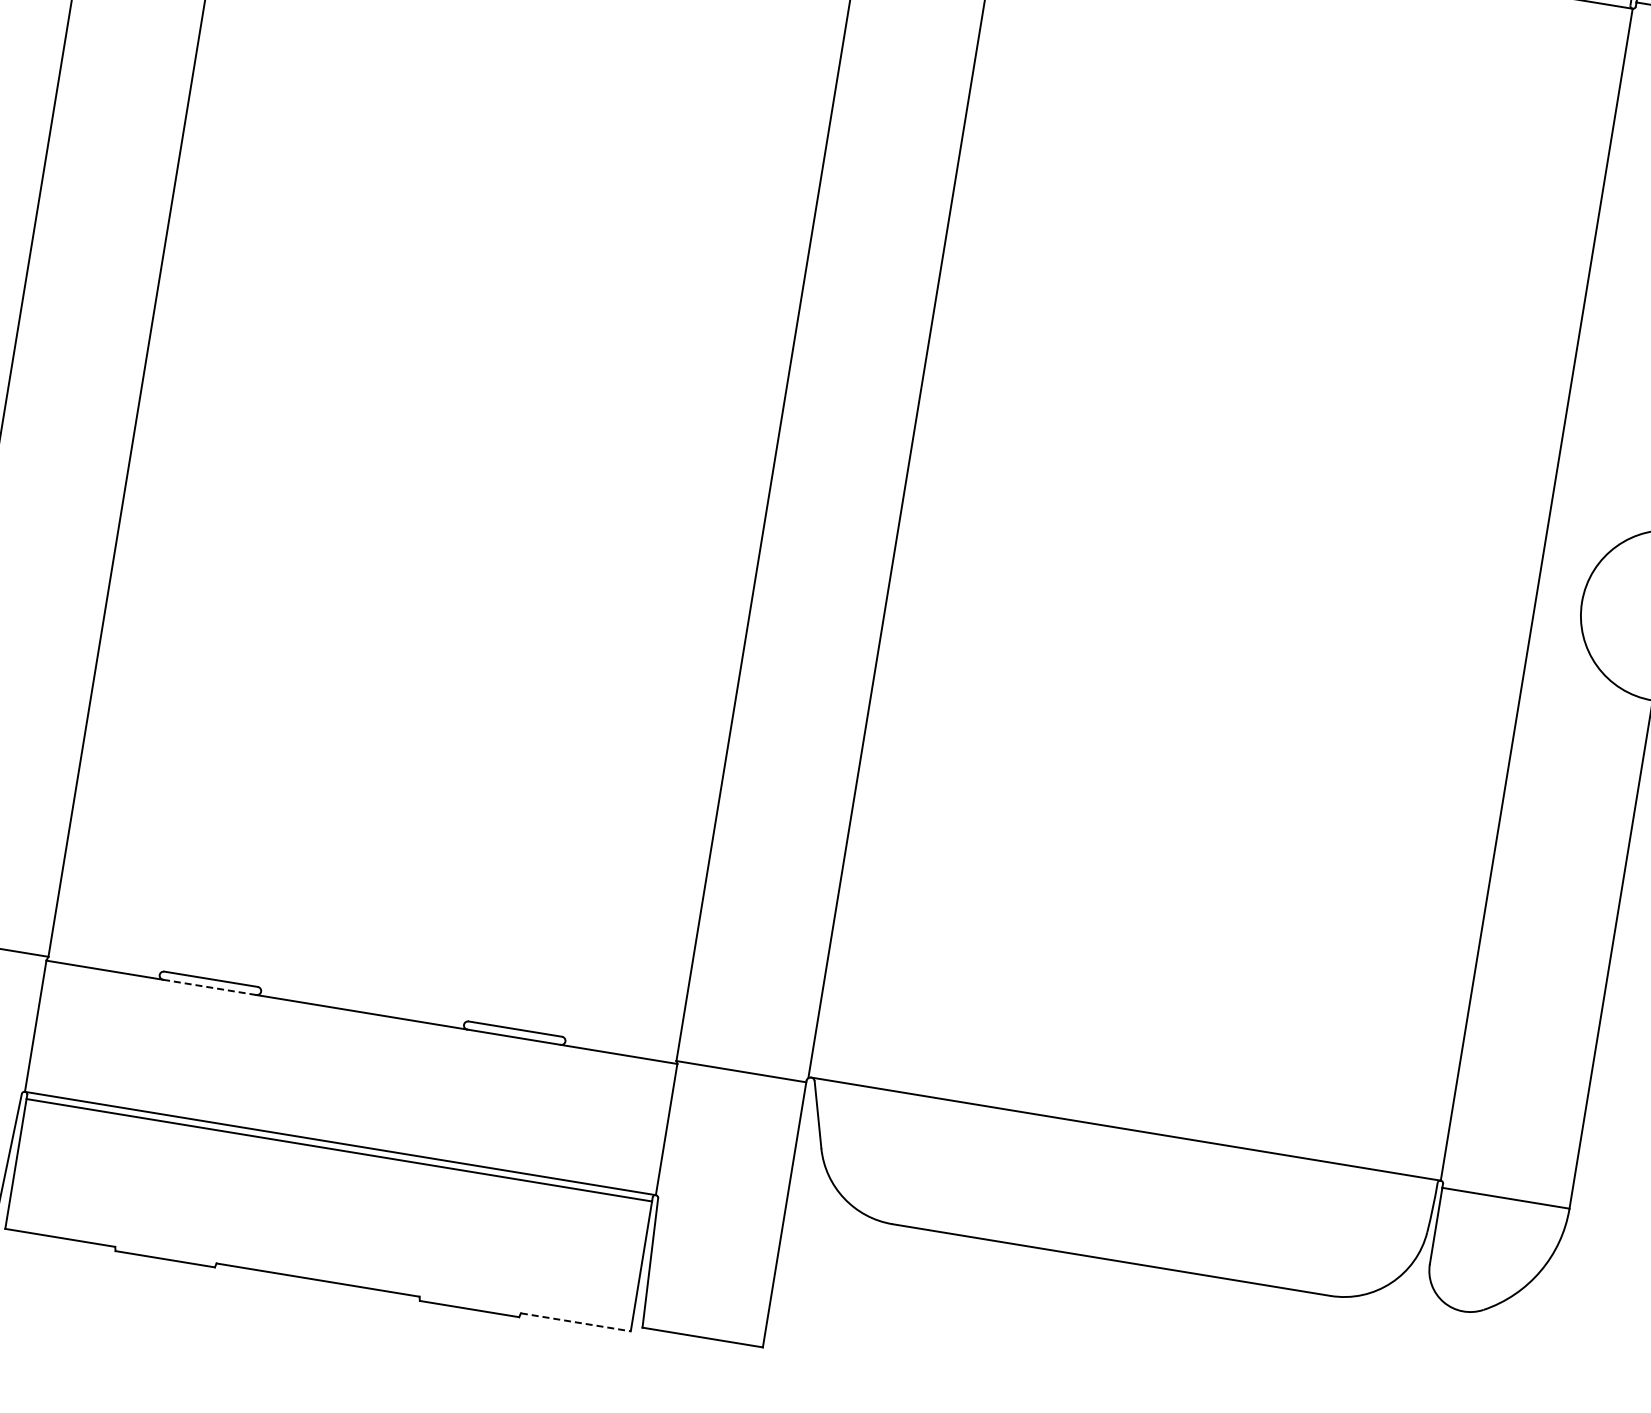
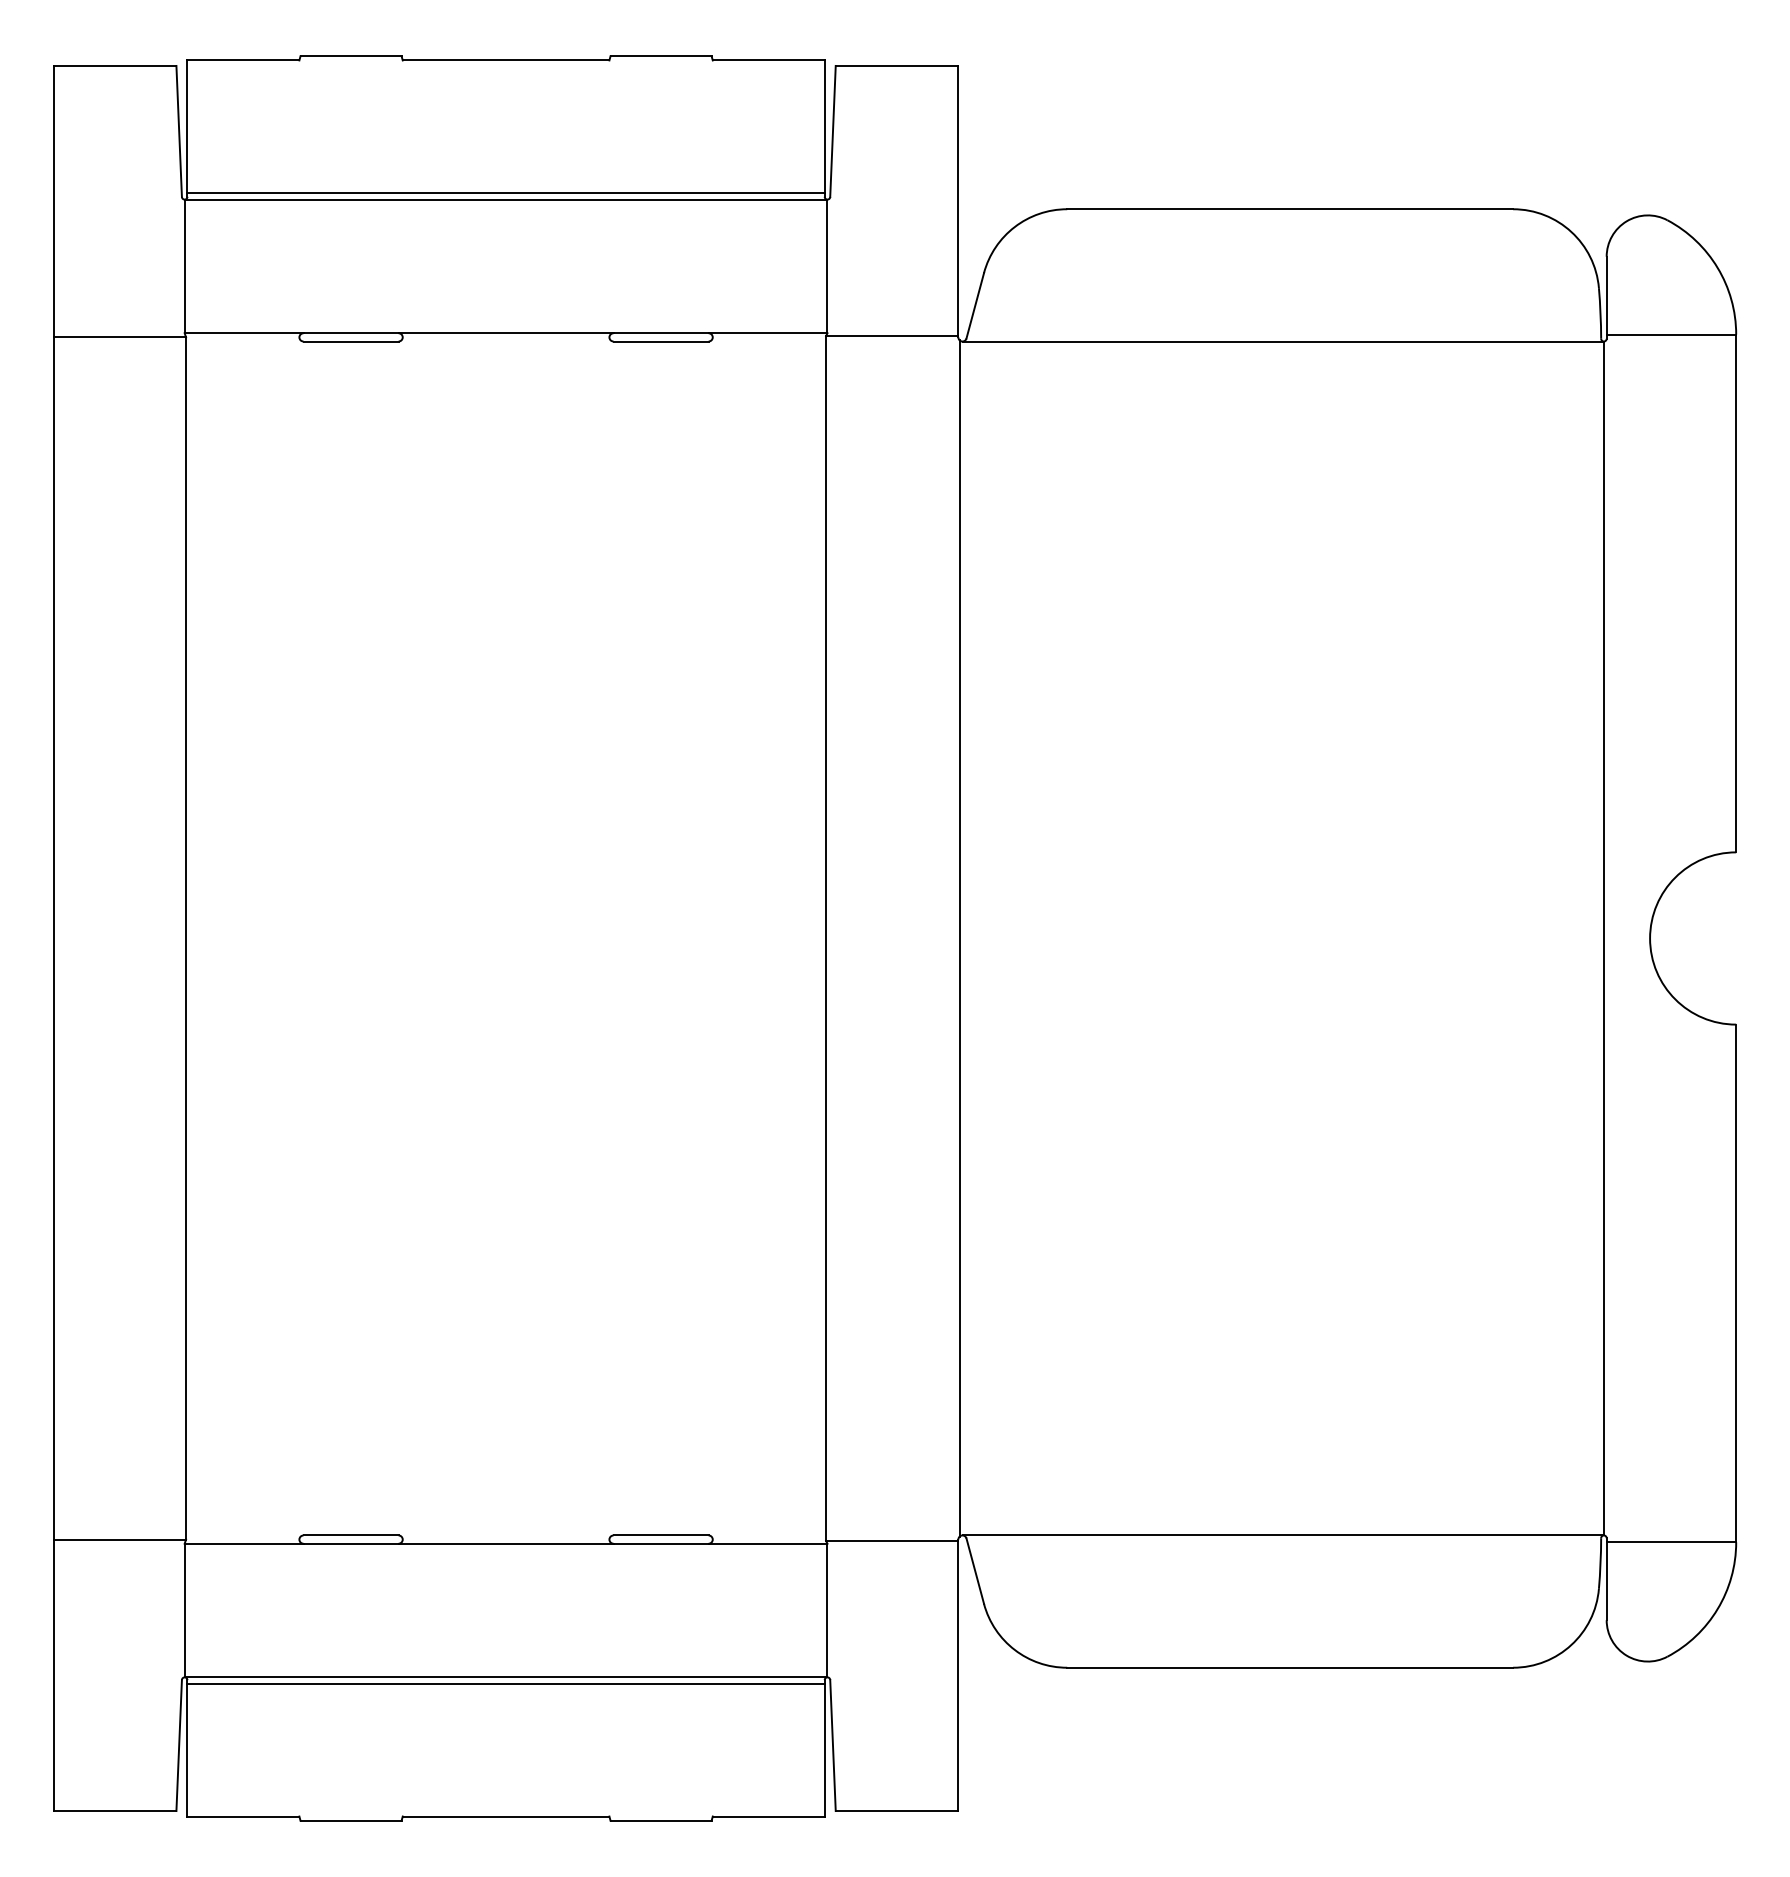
line: (210, 987) -> (351, 1543), dashed -> solid
line: (575, 1322) -> (768, 1816), dashed -> solid

